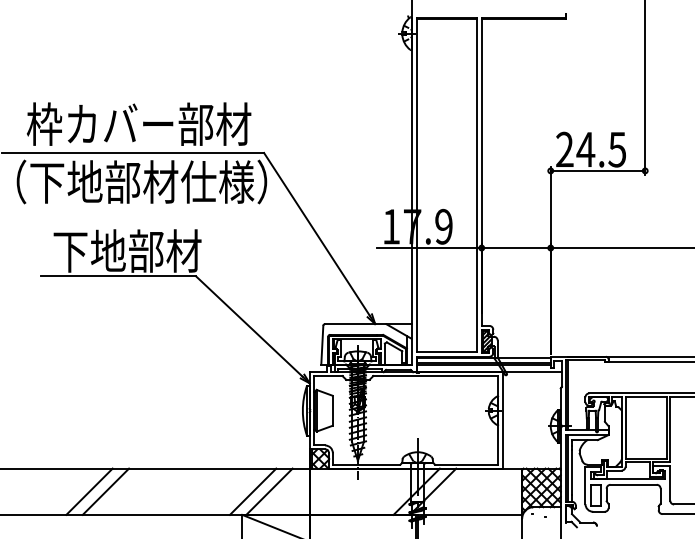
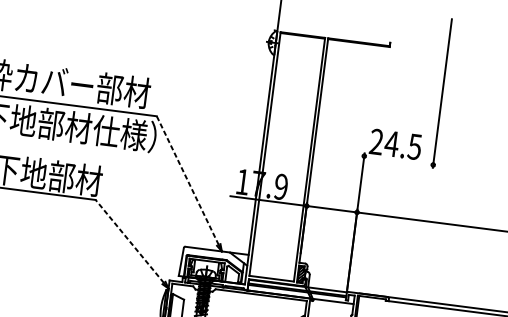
line: (597, 170) -> (398, 160), removed
line: (316, 233) -> (187, 179), solid -> dashed
line: (248, 326) -> (129, 241), solid -> dashed

